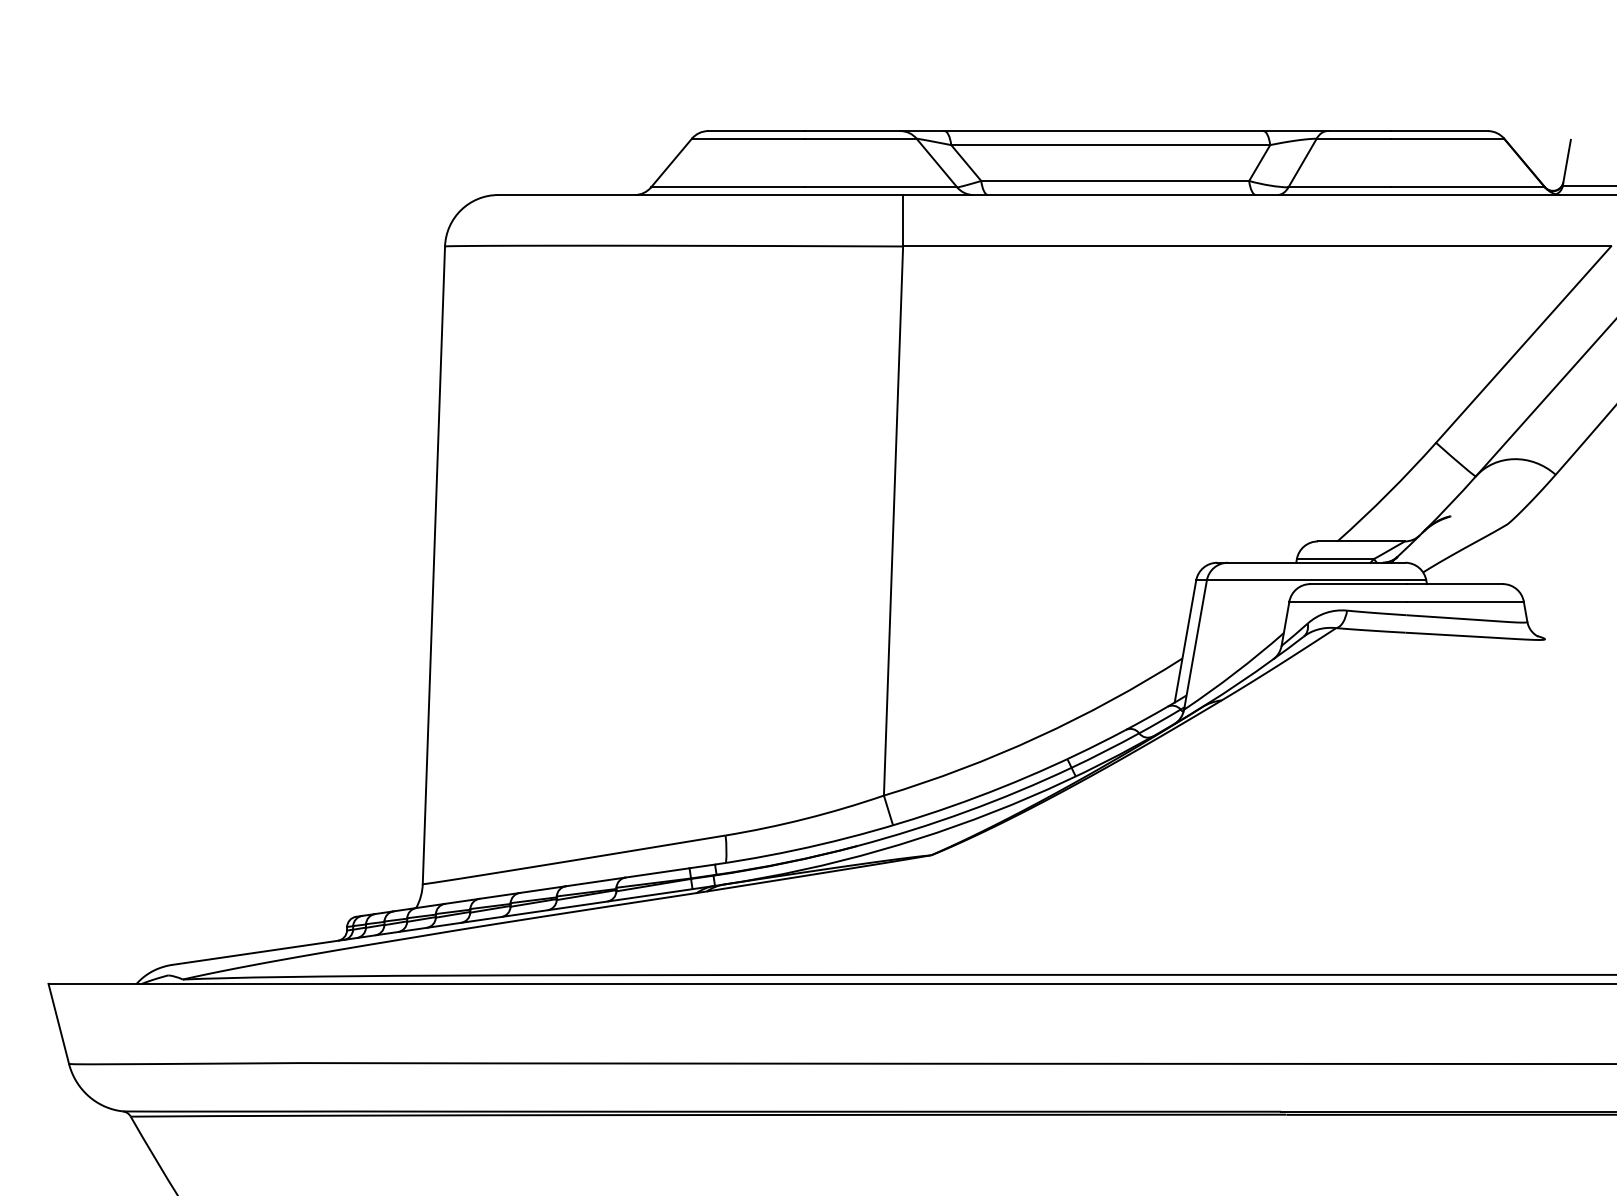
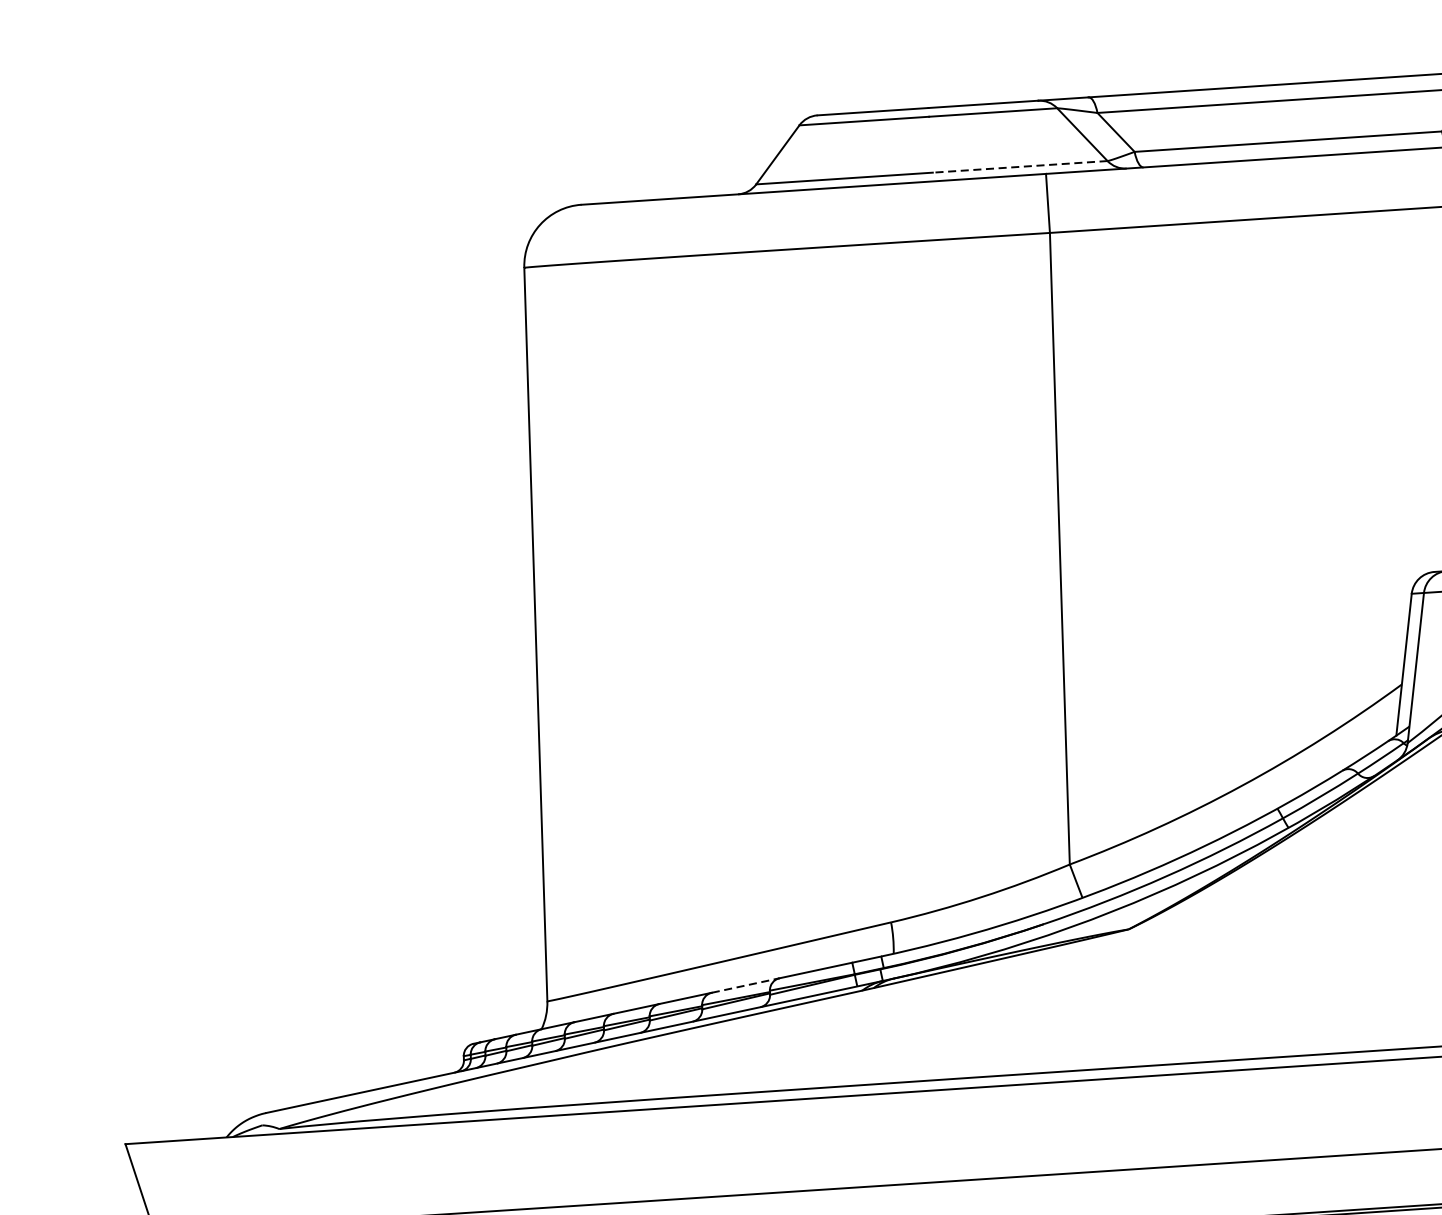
line: (880, 187) -> (1019, 166), solid -> dashed
line: (596, 881) -> (746, 984), solid -> dashed

